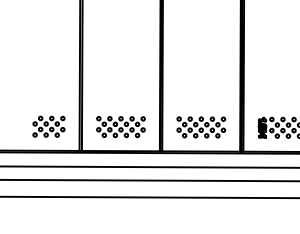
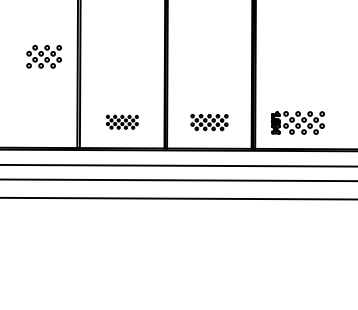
part: (48, 126) -> (43, 56), moved
part: (121, 127) -> (122, 122), size x0.6
part: (201, 127) -> (209, 122), size x0.7

